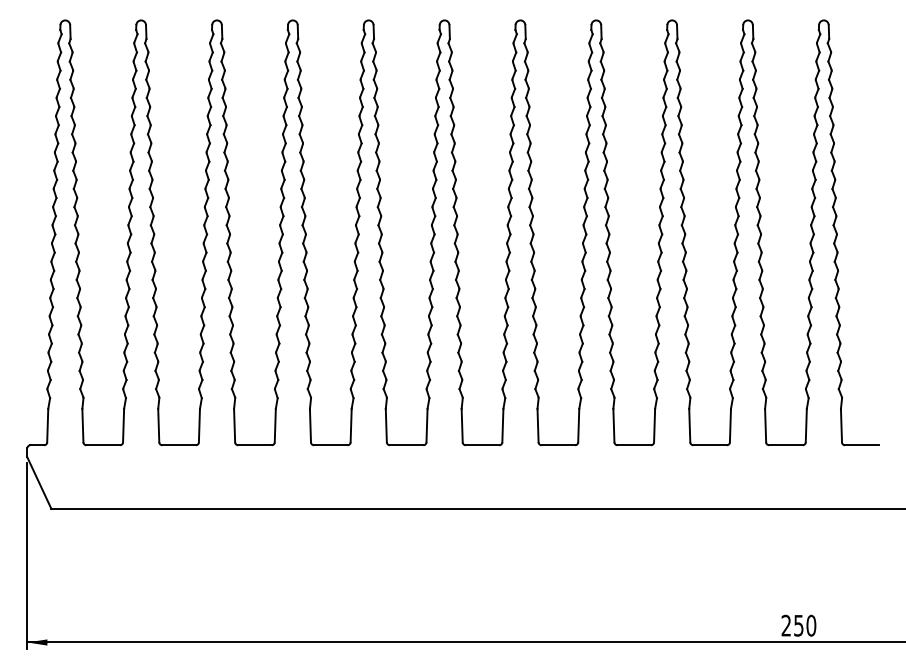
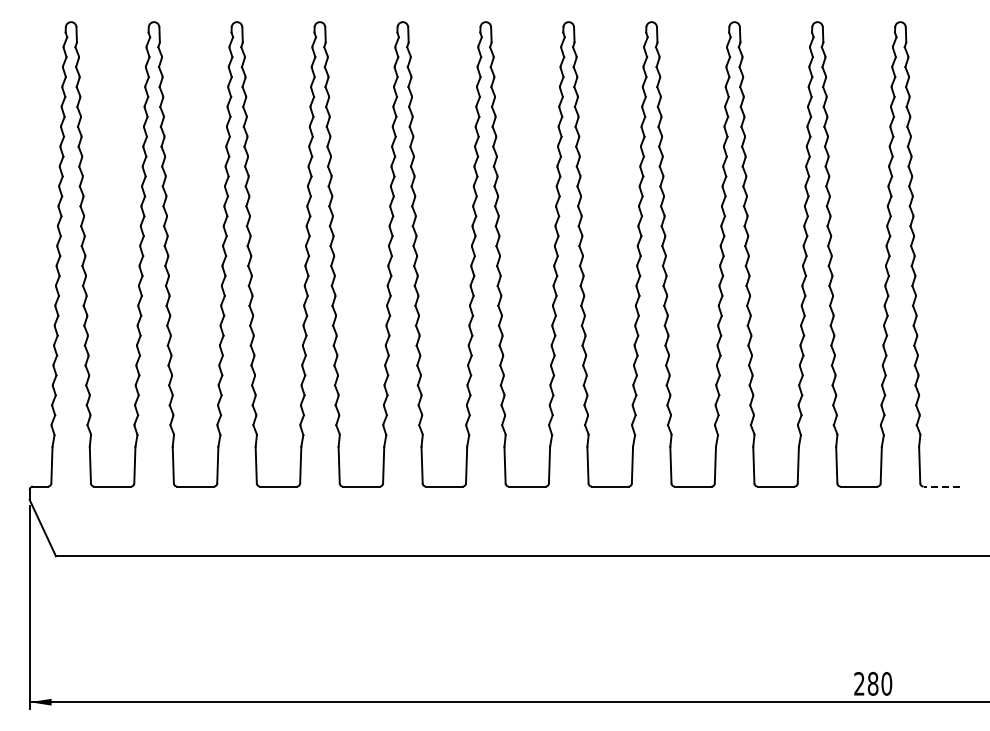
line: (861, 445) -> (941, 486), solid -> dashed
text: (798, 625) -> (872, 683), 250 -> 280

